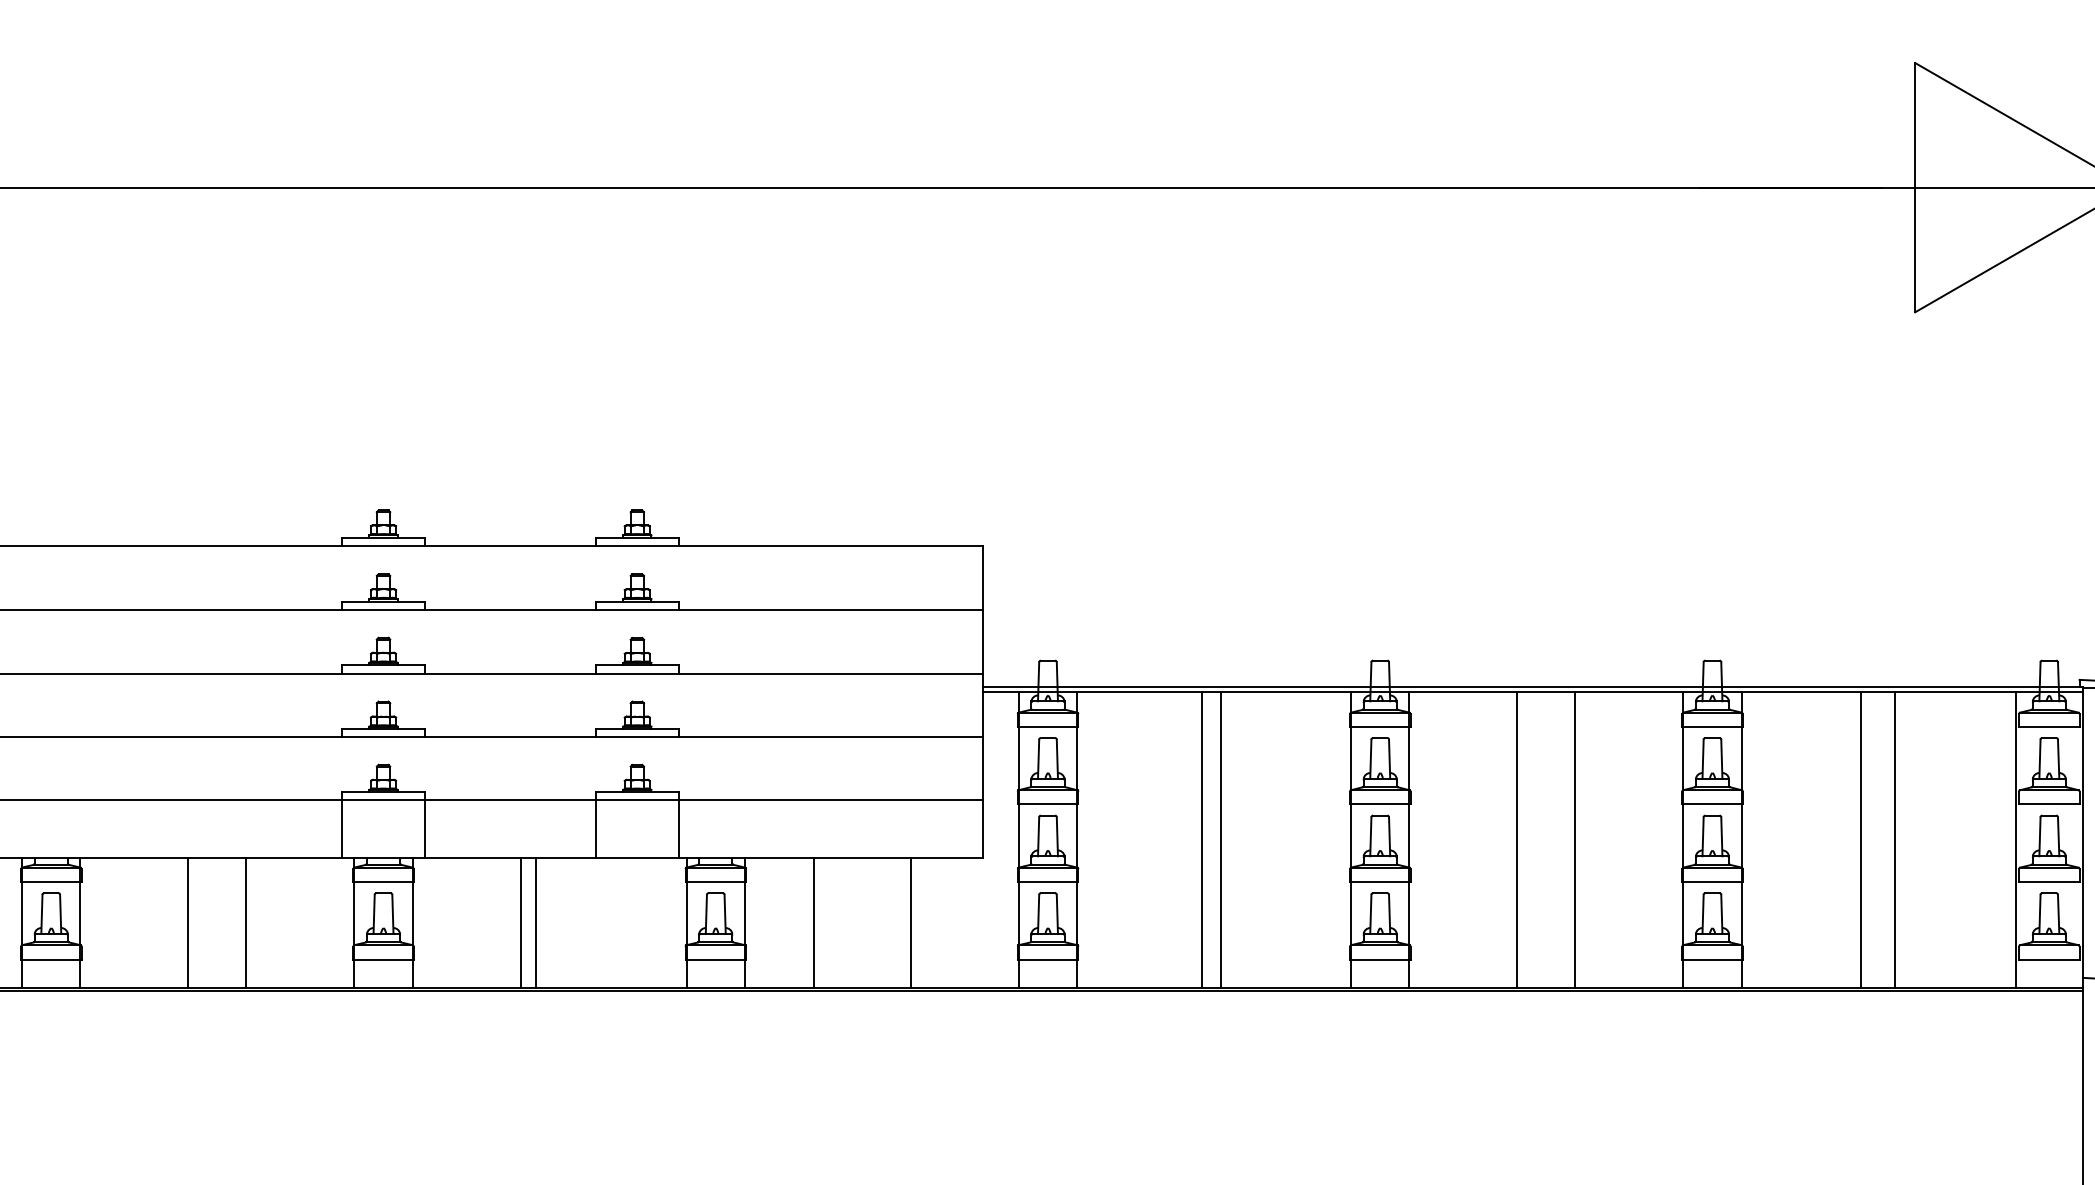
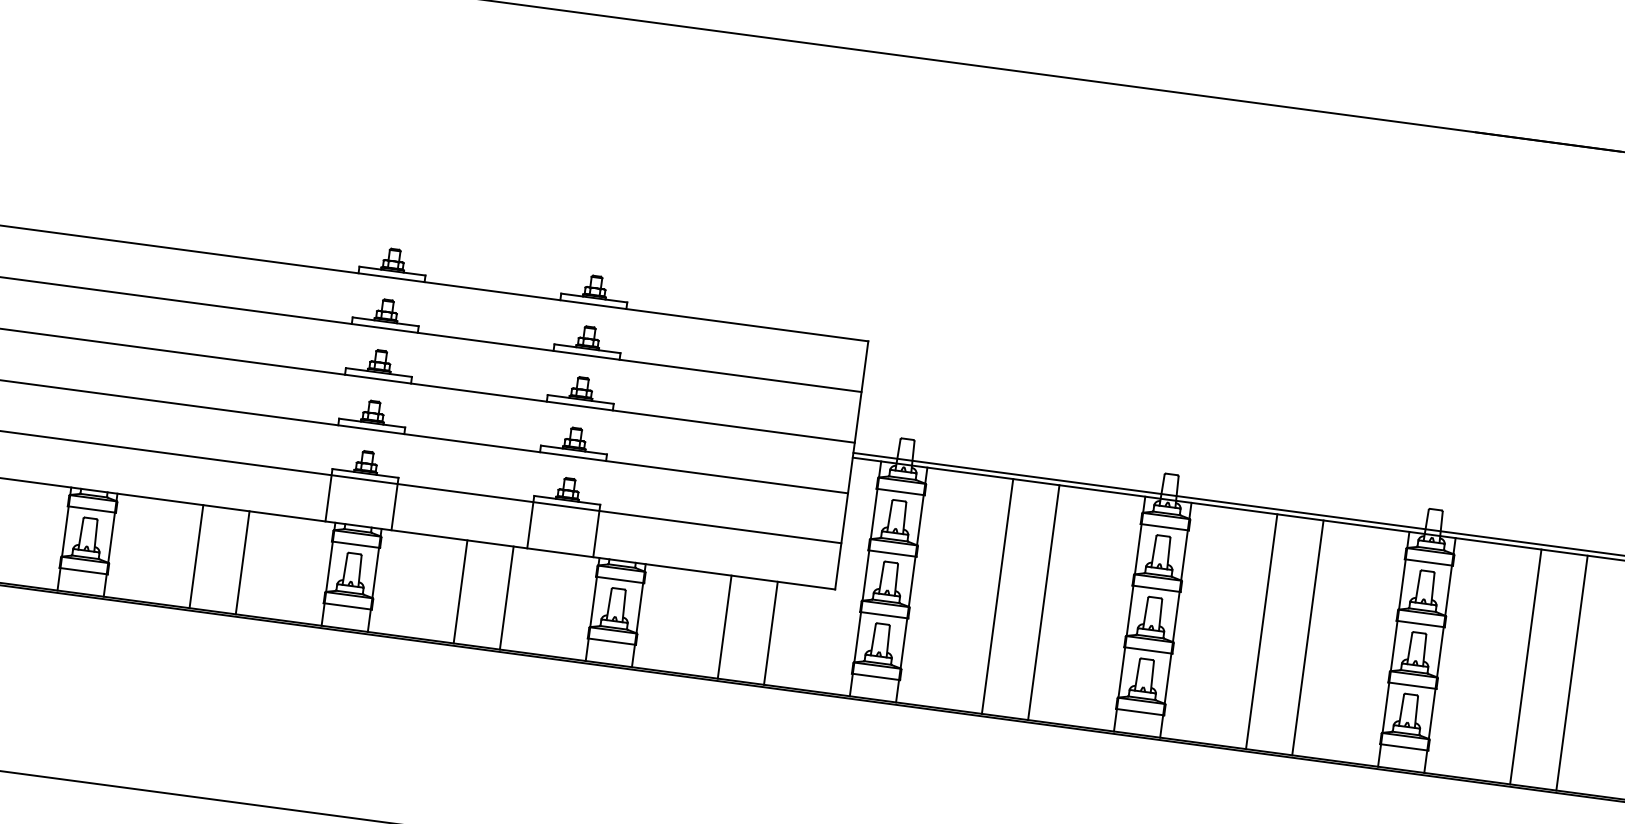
line: (1202, 839) -> (1044, 602), moved
line: (1221, 839) -> (998, 595), moved
line: (1860, 839) -> (1571, 672), moved
line: (1894, 839) -> (1525, 666), moved
line: (535, 922) -> (506, 597), moved
line: (813, 922) -> (724, 626), moved

